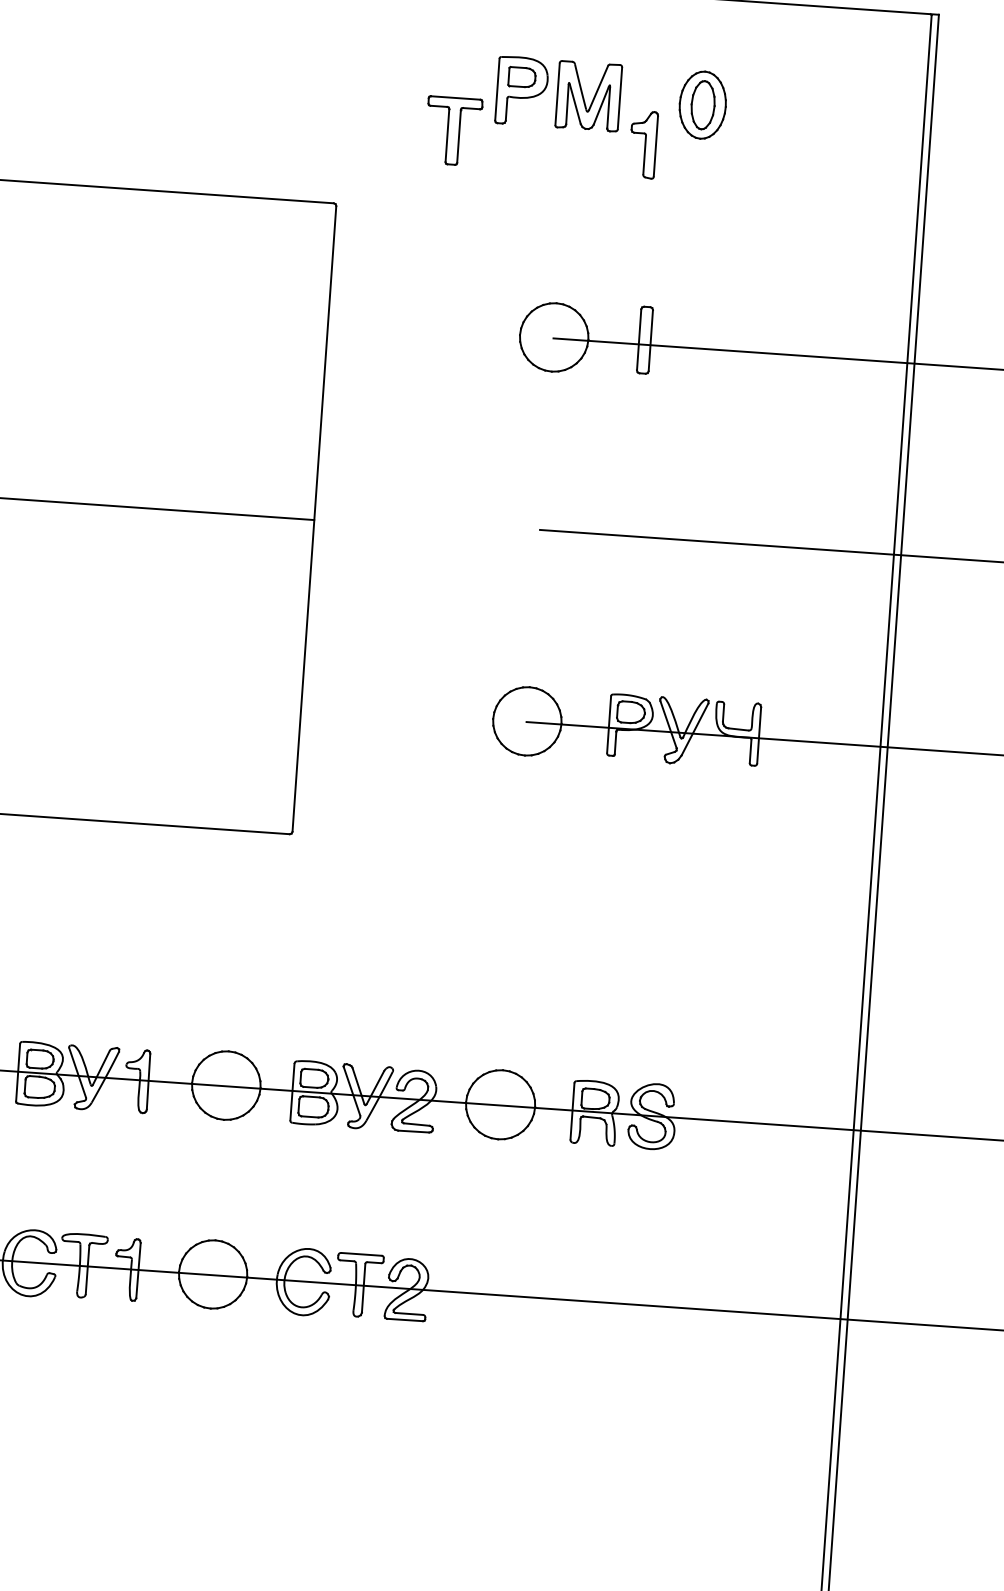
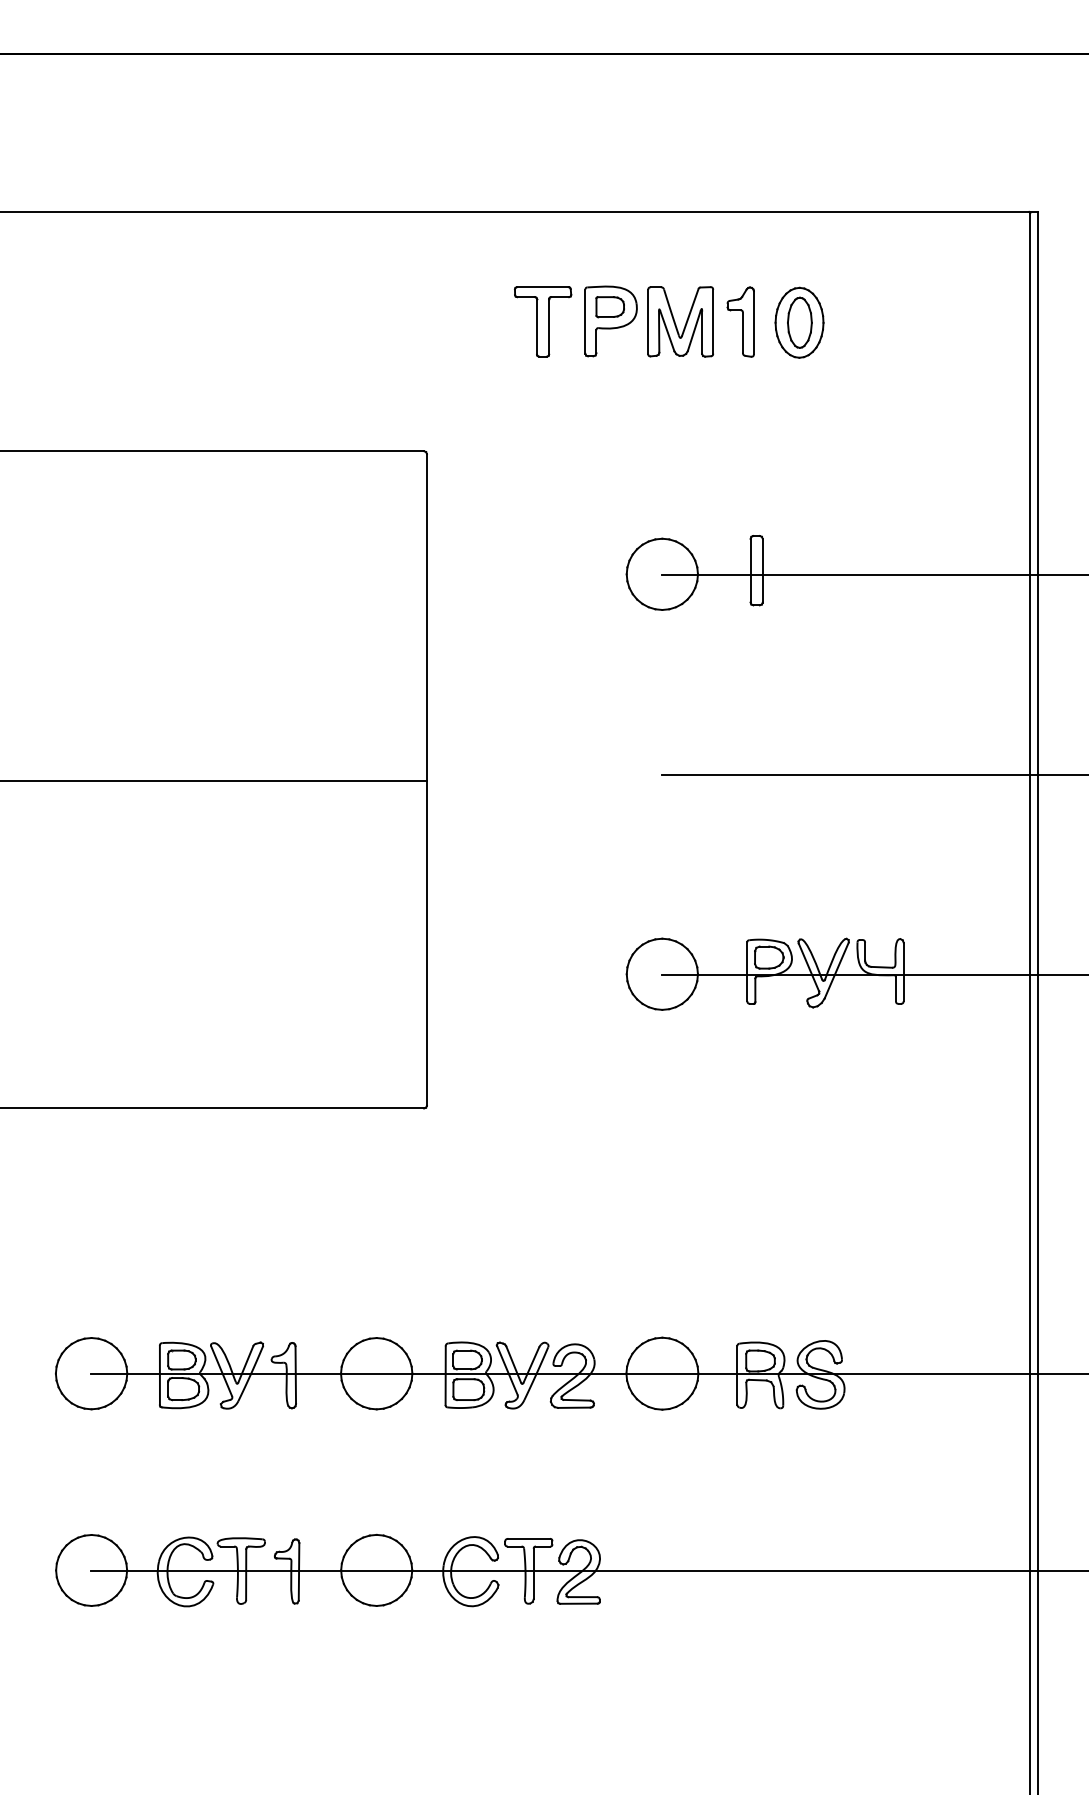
part: (454, 130) -> (543, 321), moved
part: (643, 144) -> (740, 321), moved

